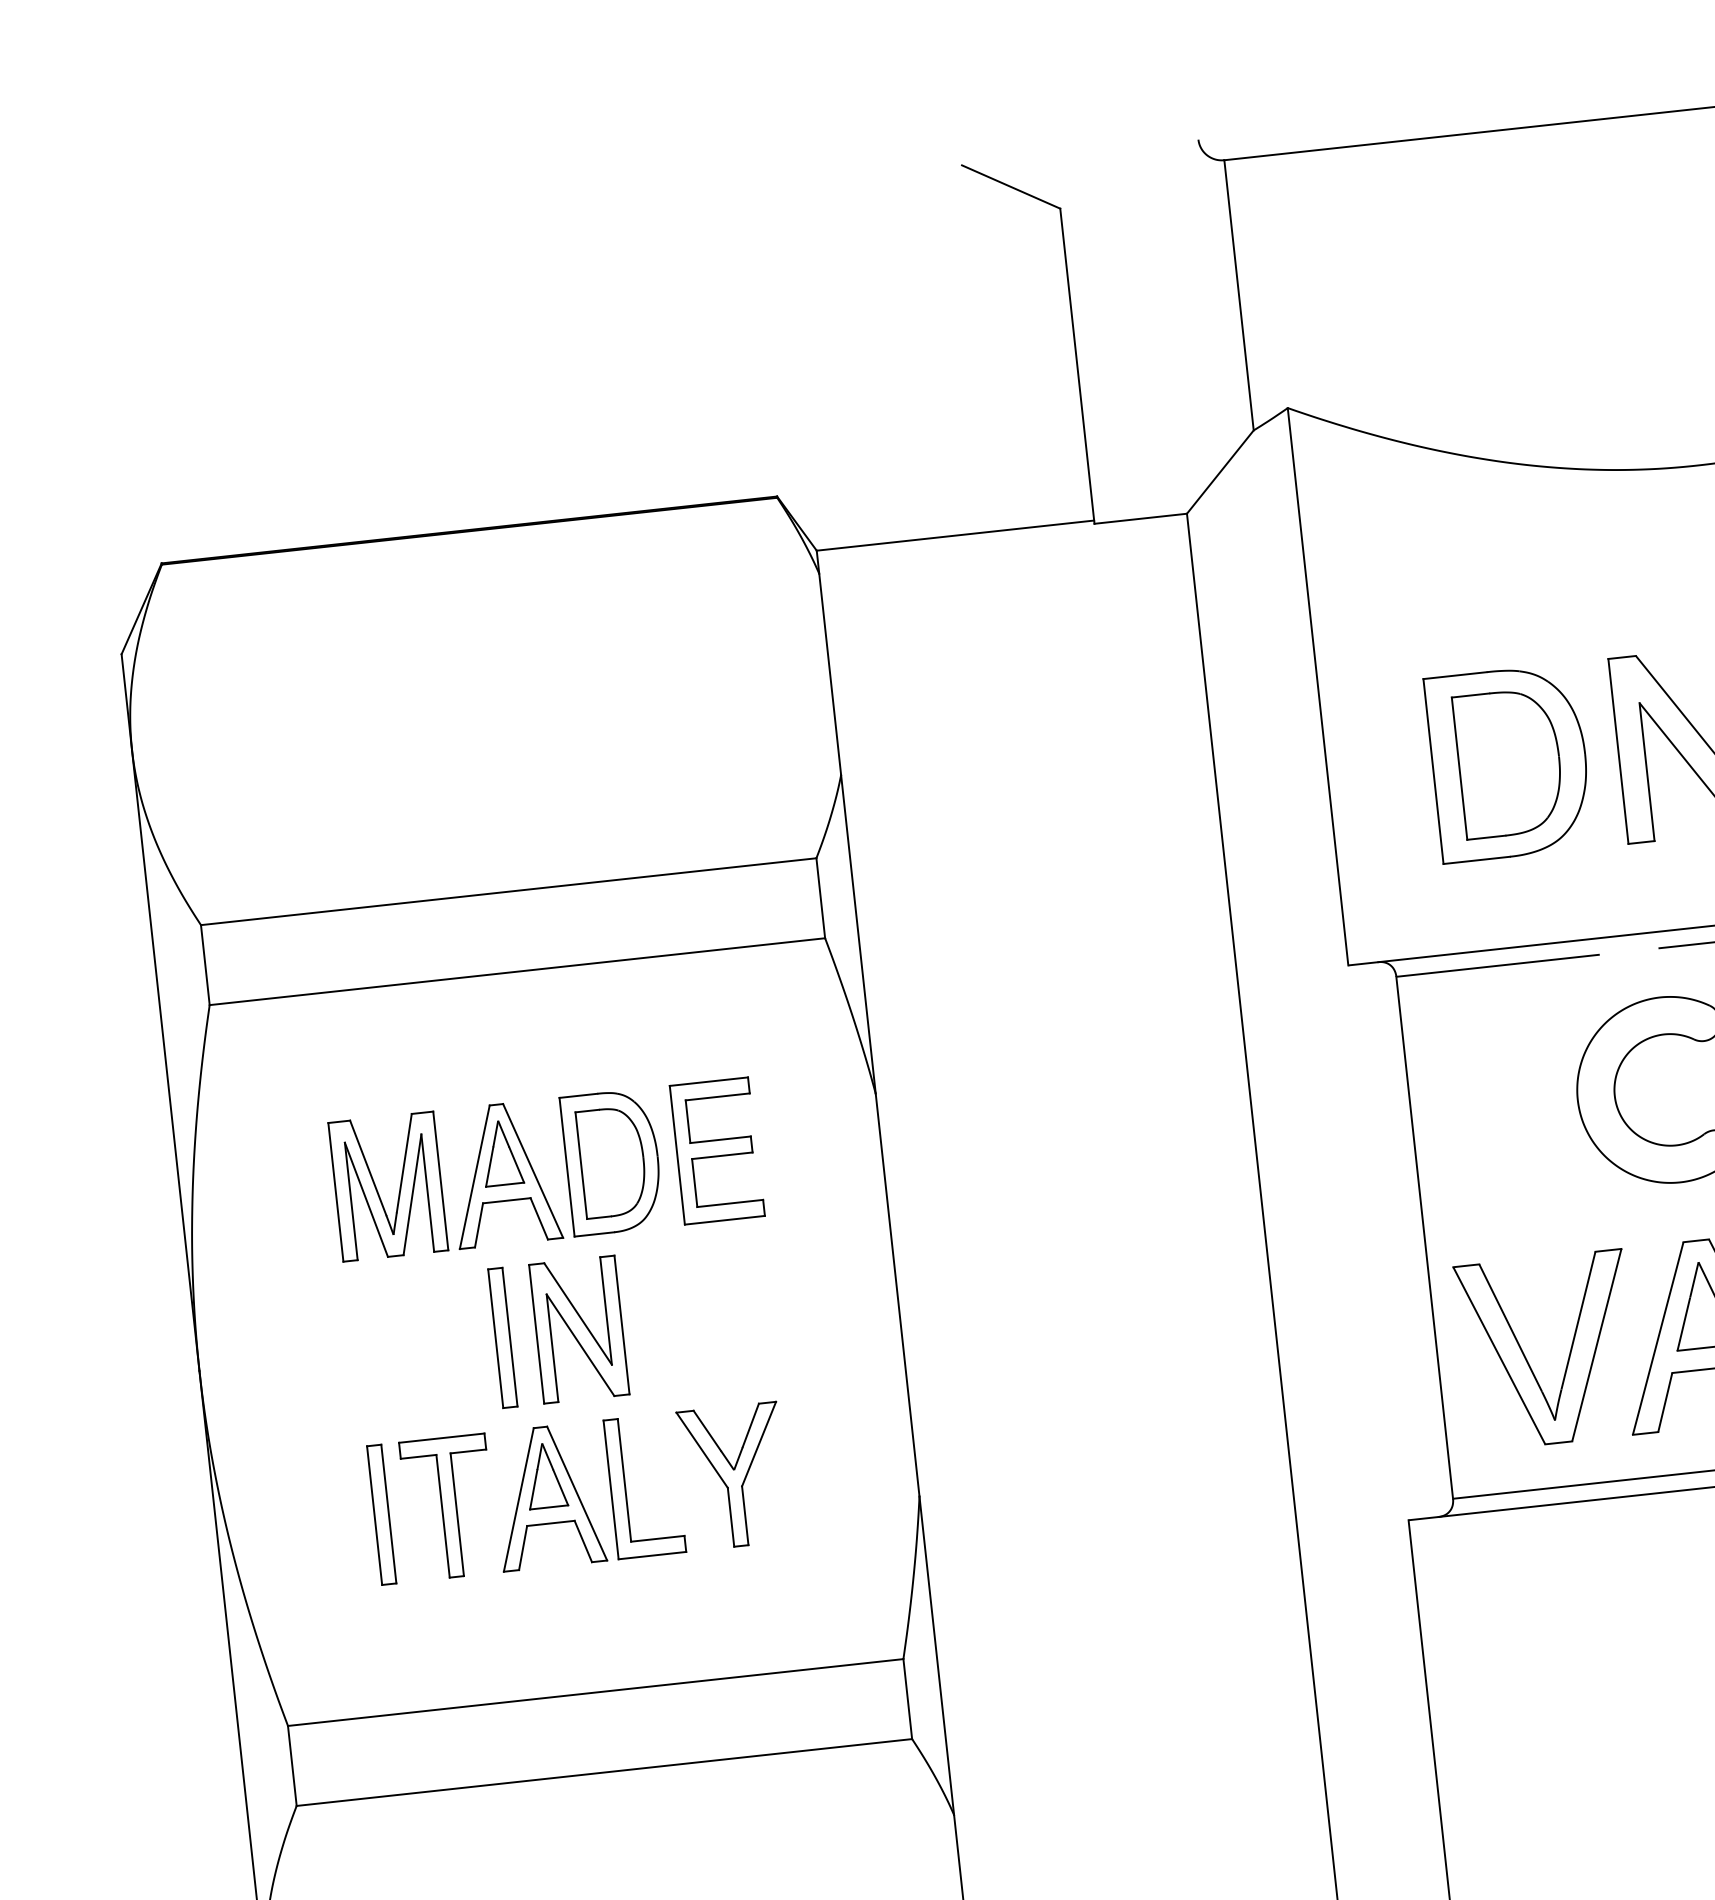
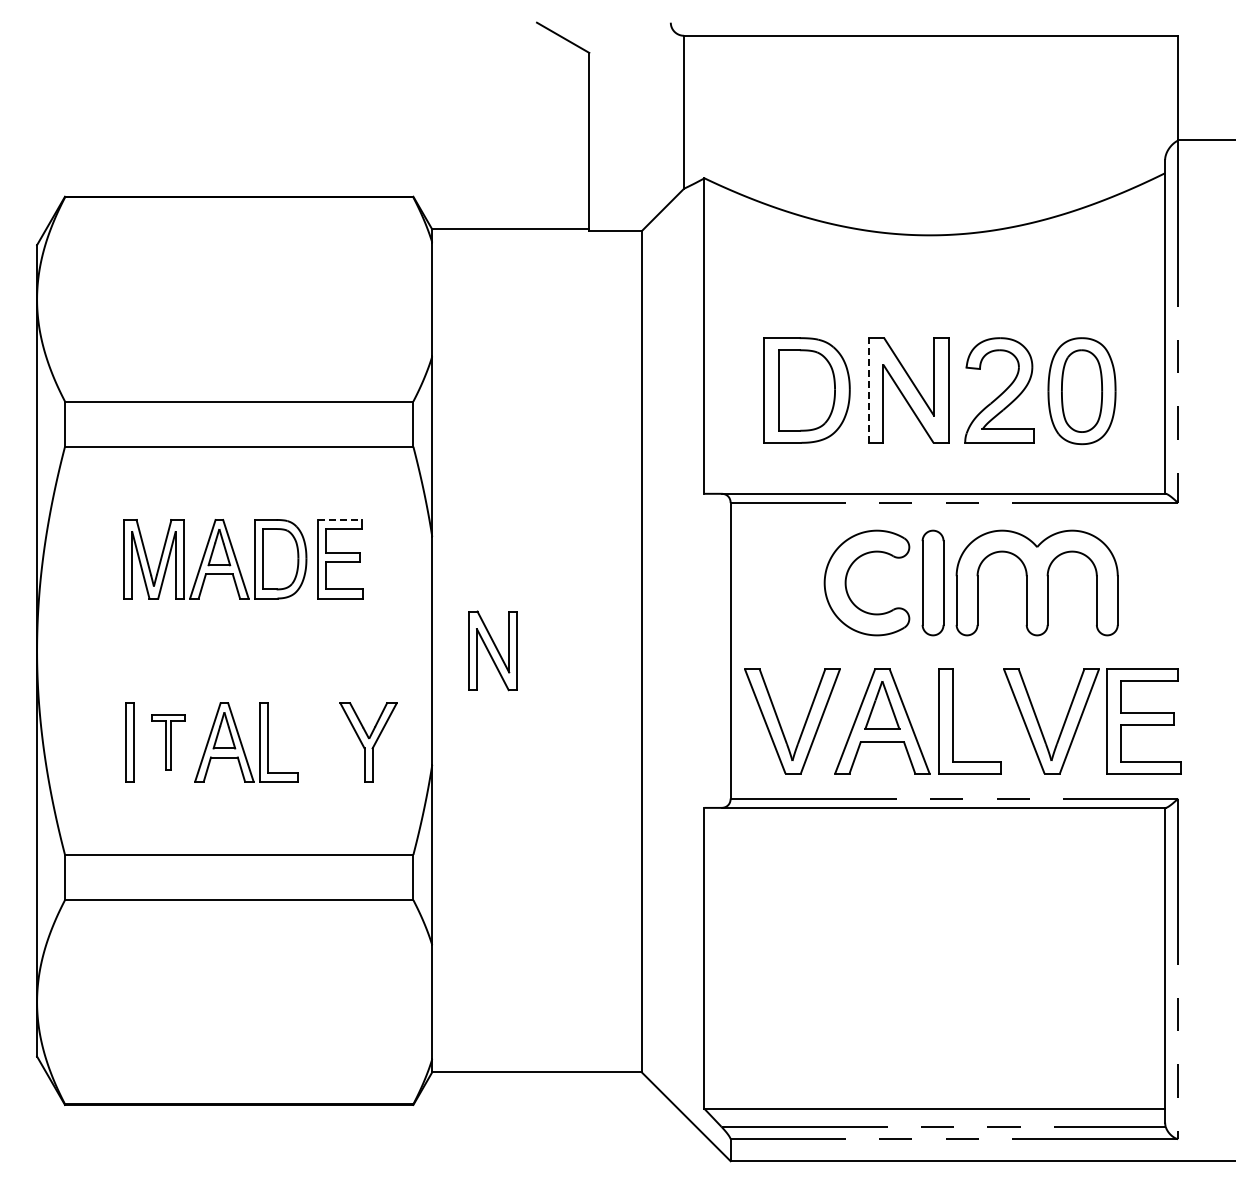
line: (1618, 751) -> (868, 390), solid -> dashed
line: (710, 1080) -> (340, 519), solid -> dashed
part: (578, 1329) -> (492, 650), moved
part: (502, 1337) -> (208, 650), removed
part: (733, 1476) -> (368, 742), moved
part: (449, 1507) -> (168, 742), size x0.7

